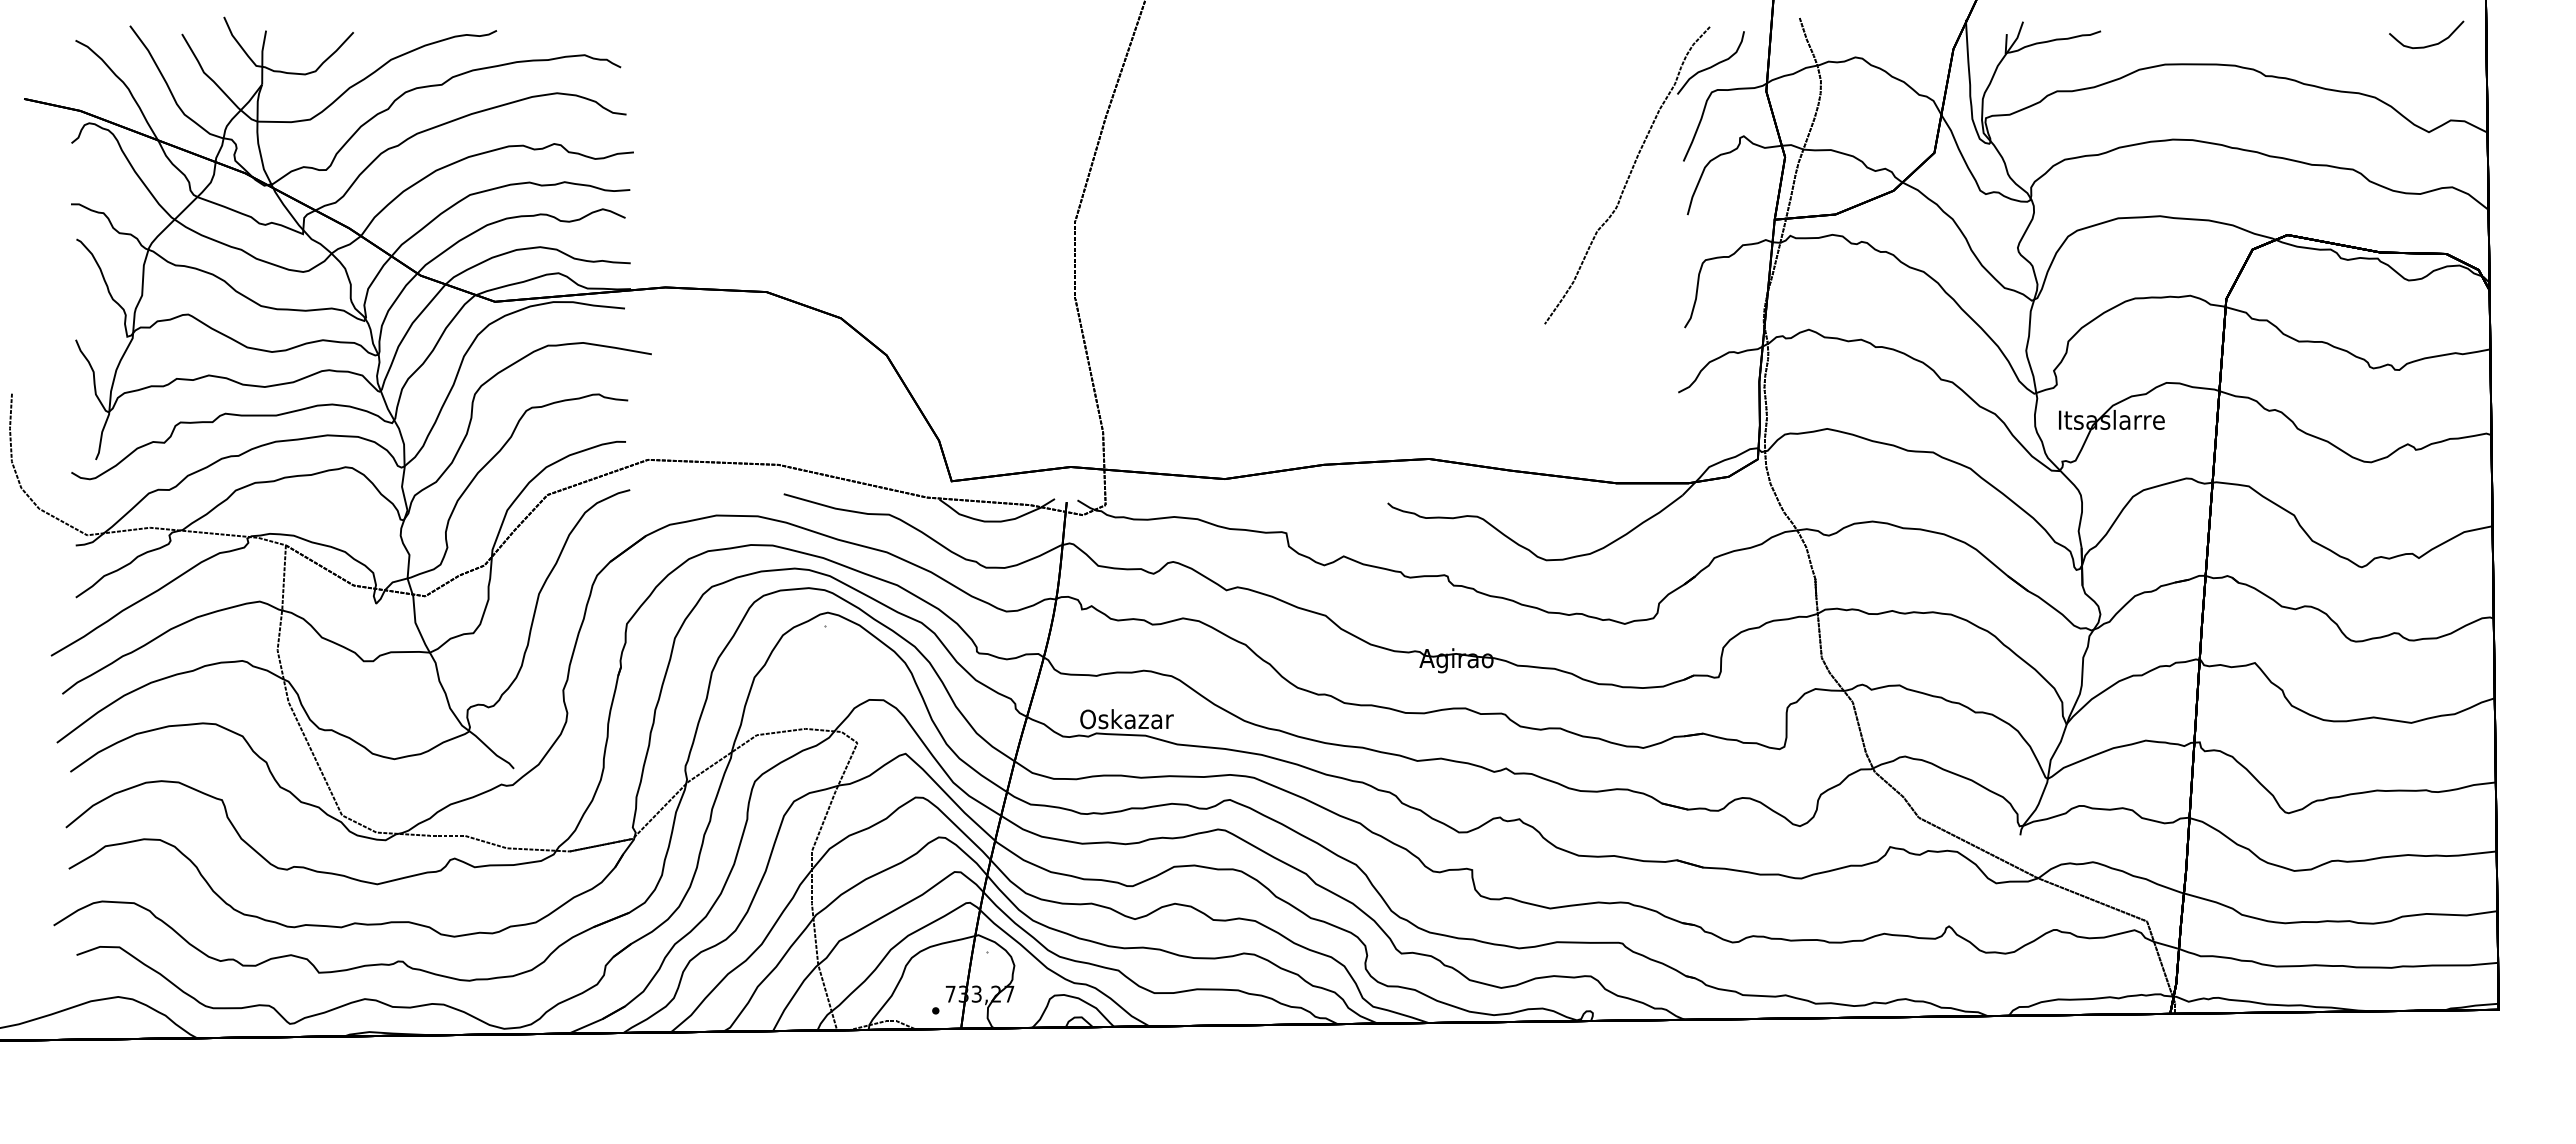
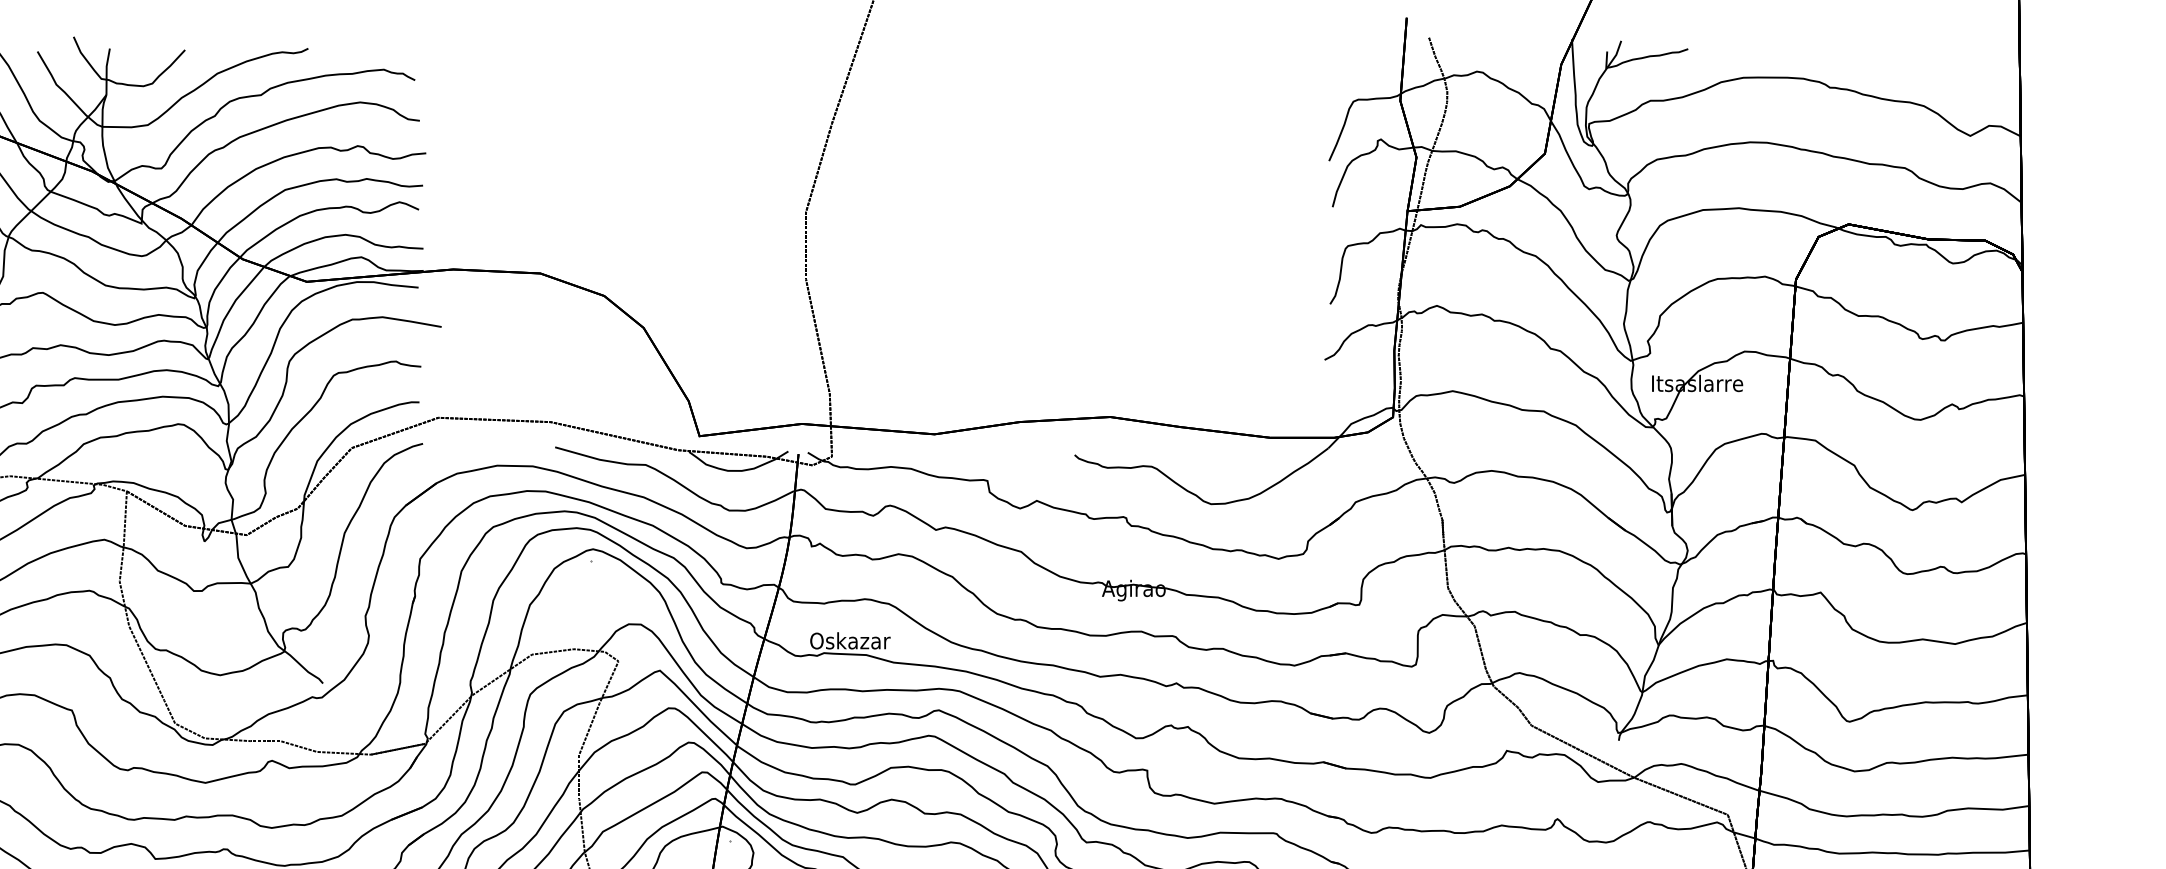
curve: (2430, 44) -> (1971, 60), removed
part: (1632, 171) -> (1285, 169), removed

